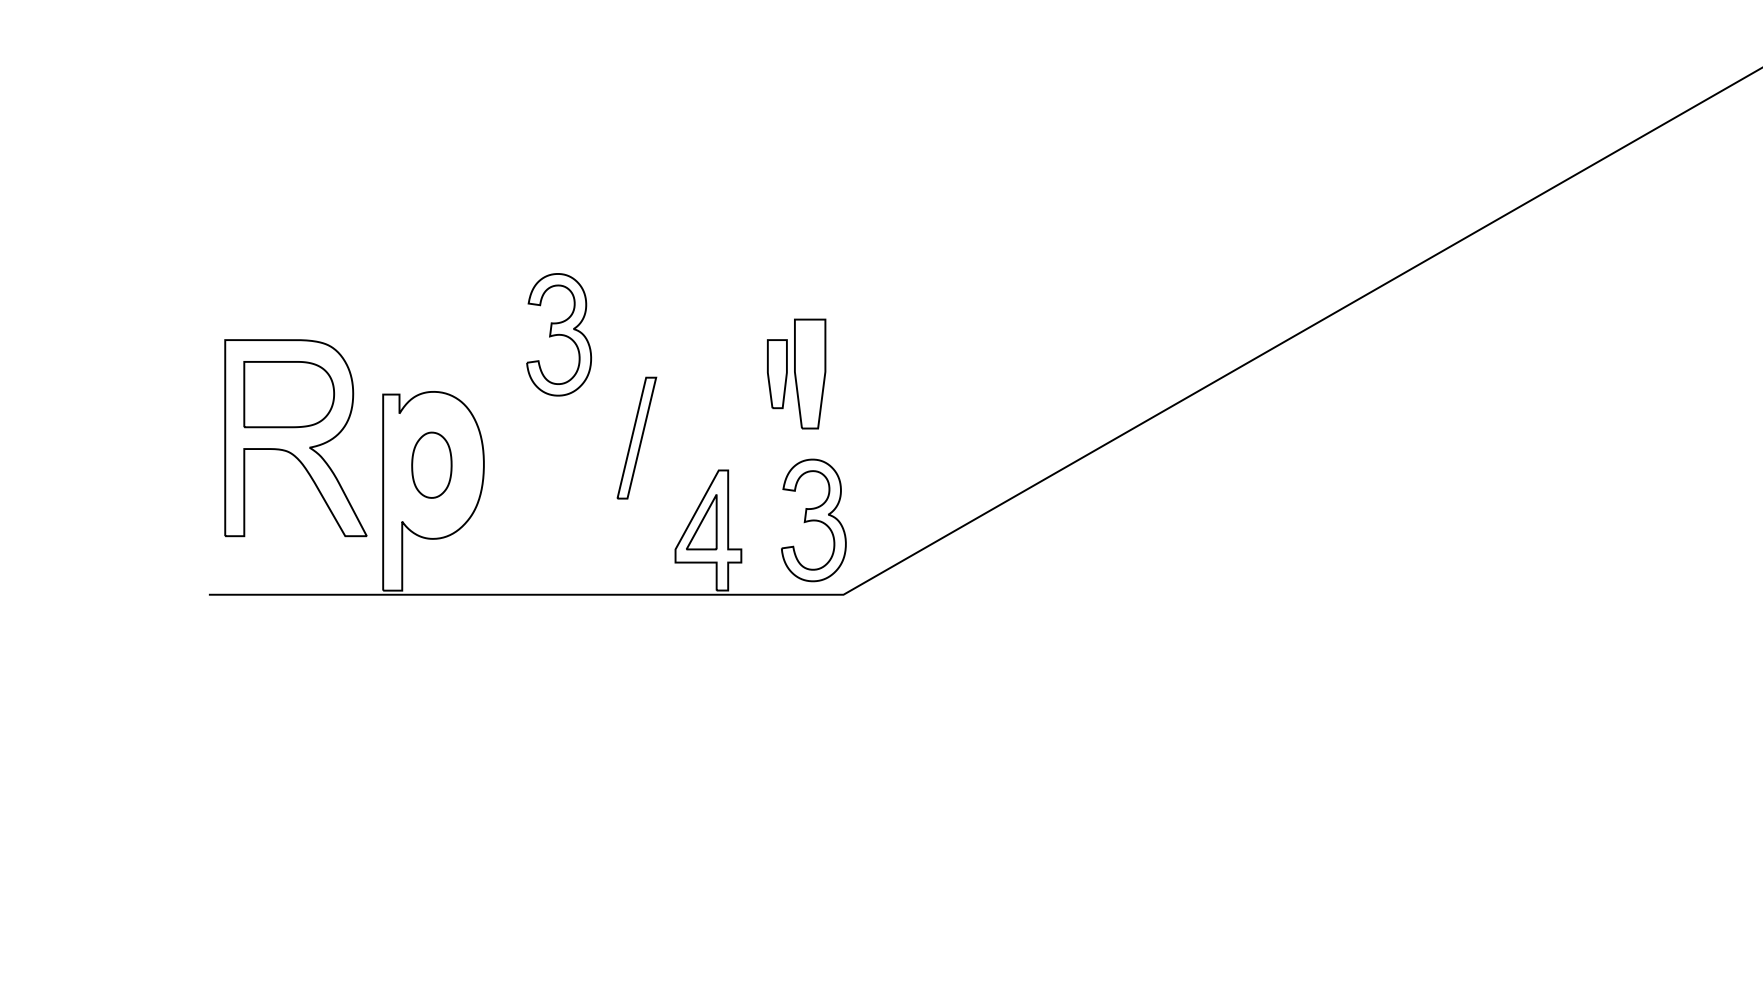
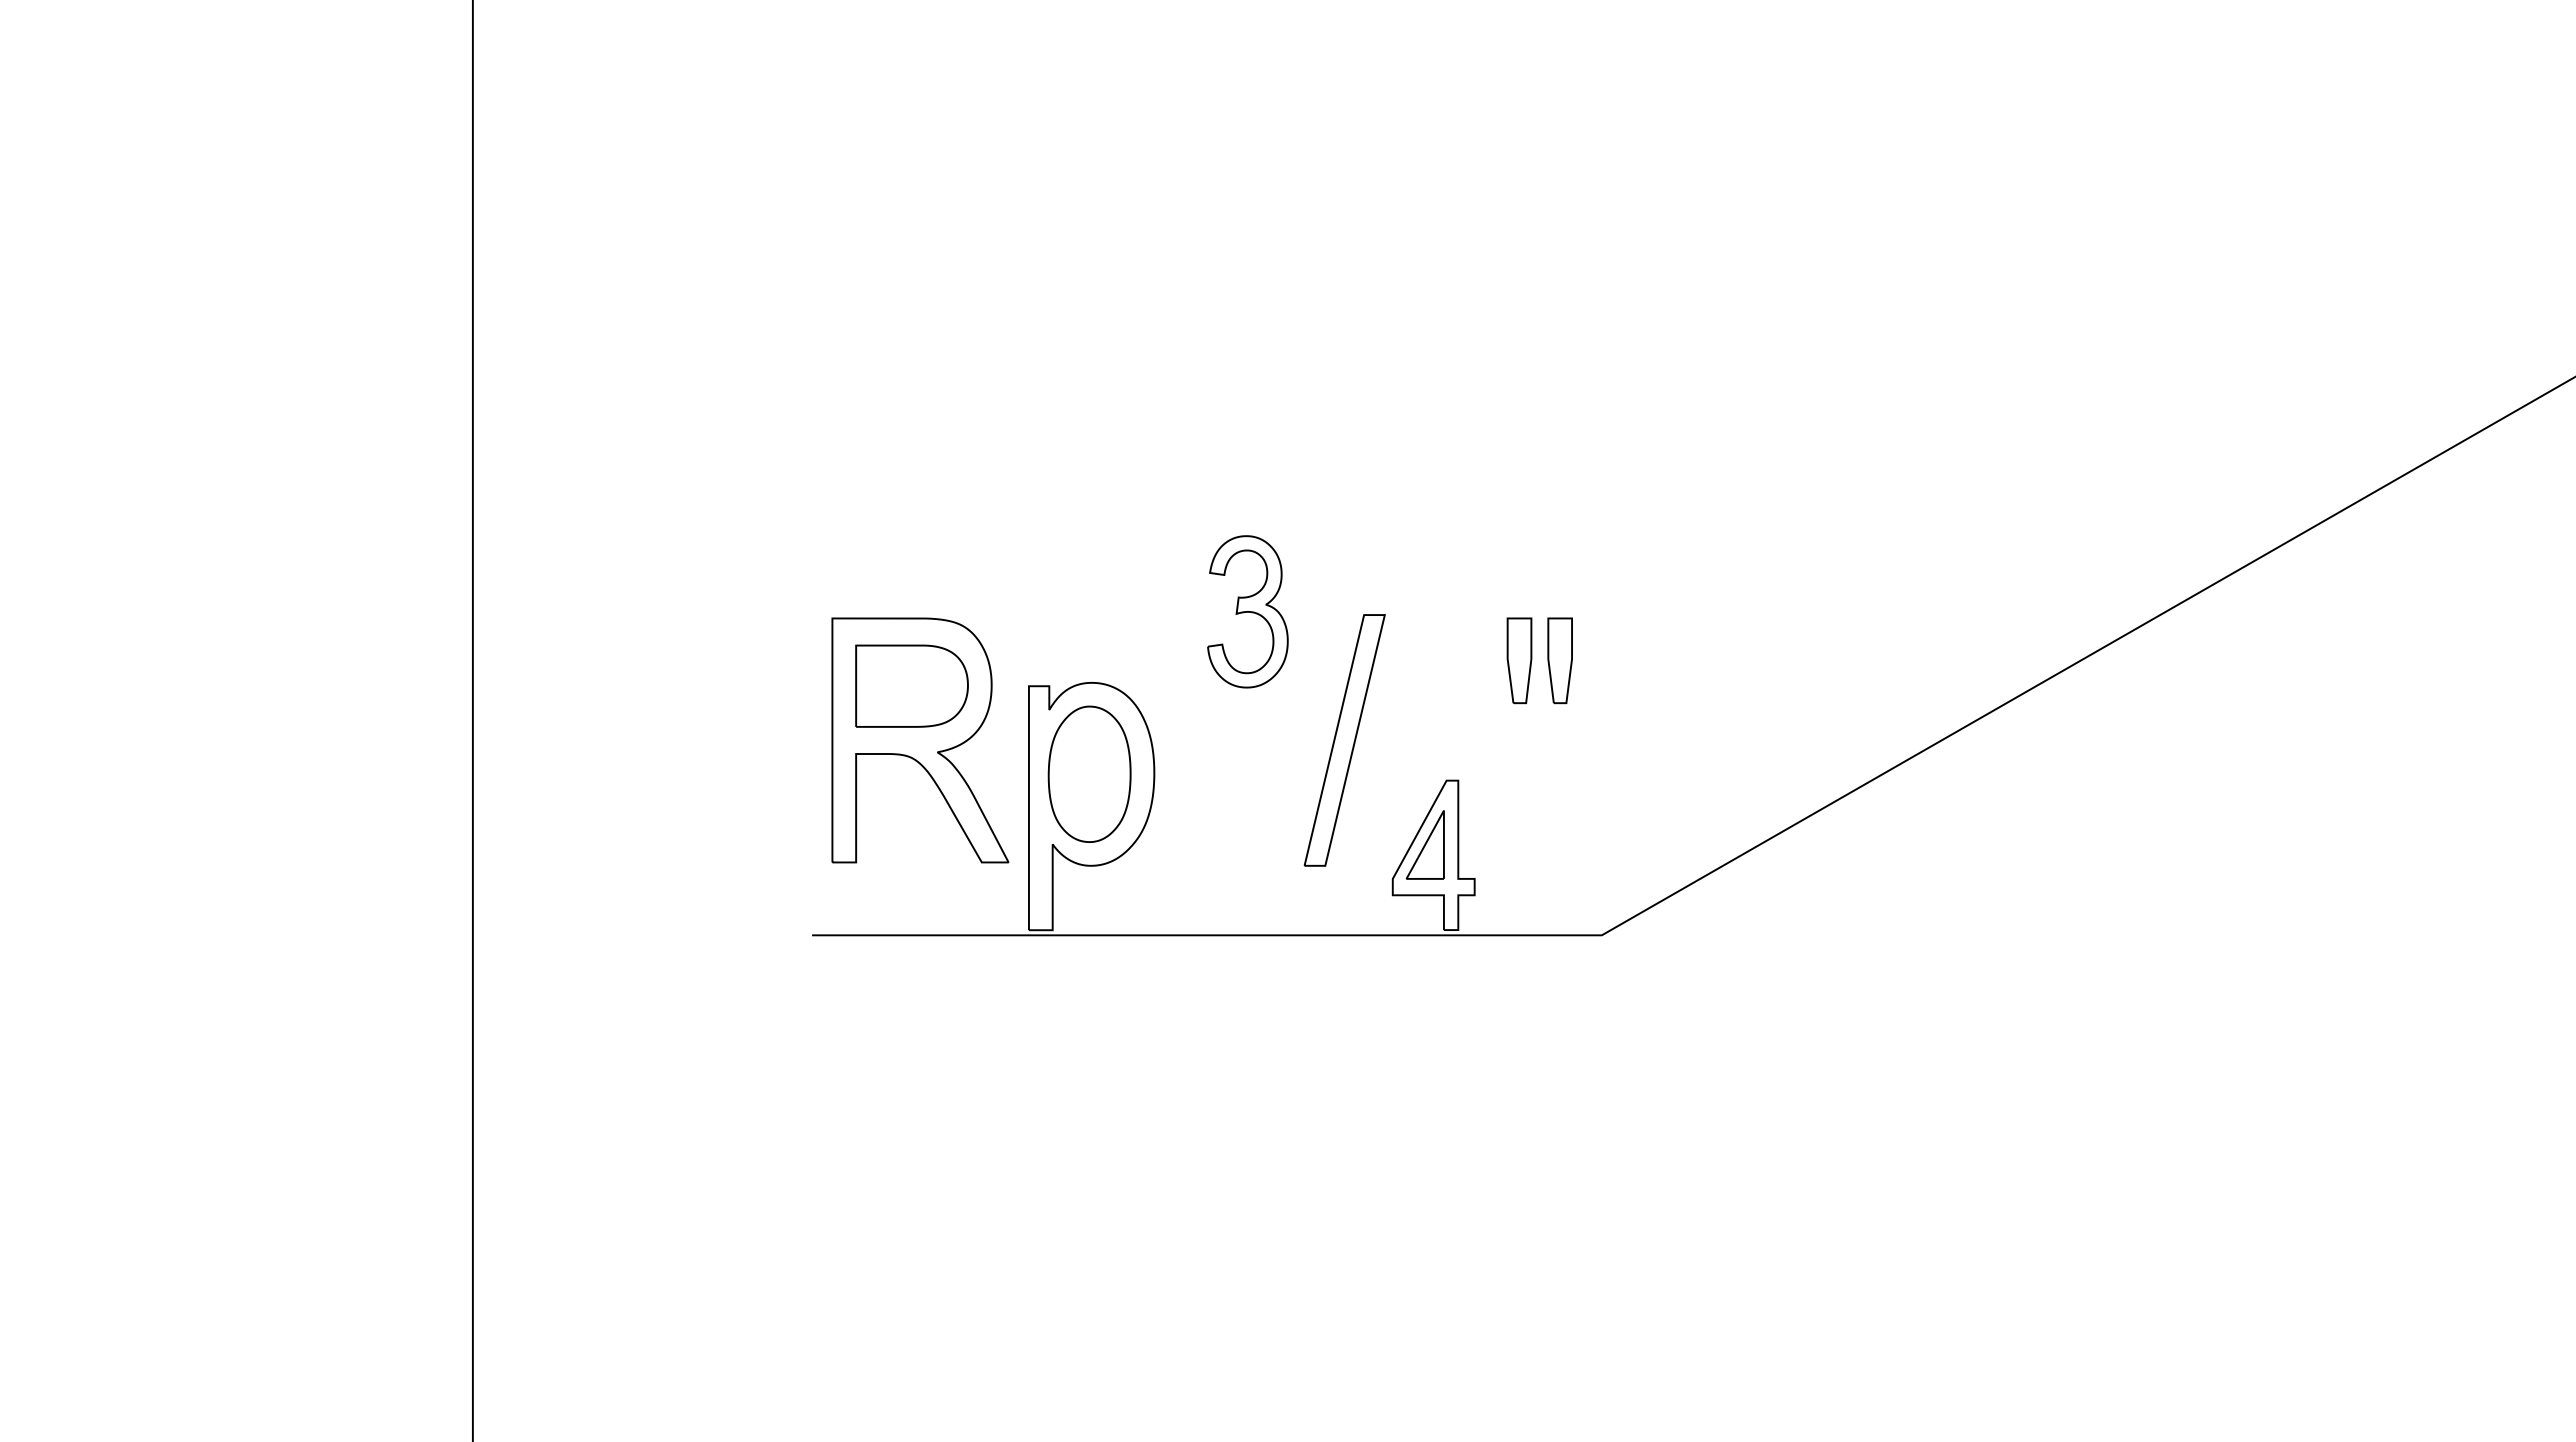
part: (809, 373) -> (1559, 660), size x0.62
part: (636, 438) -> (1344, 740), size x1.67
part: (431, 464) -> (1089, 773), size x1.67
part: (813, 520) -> (1564, 842), removed

